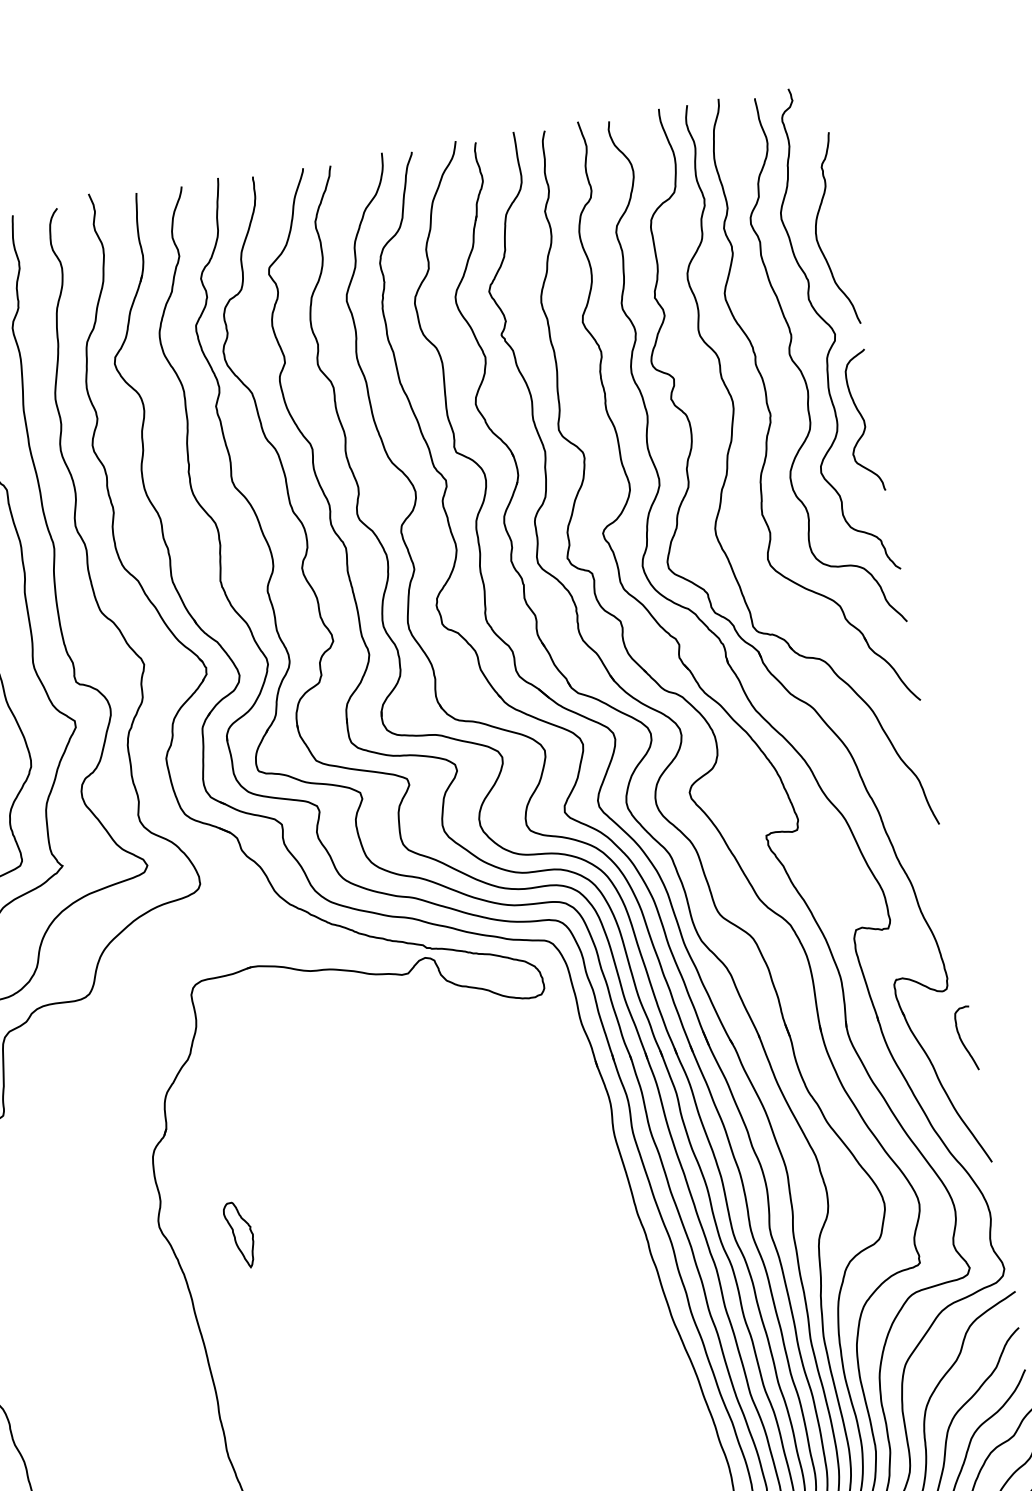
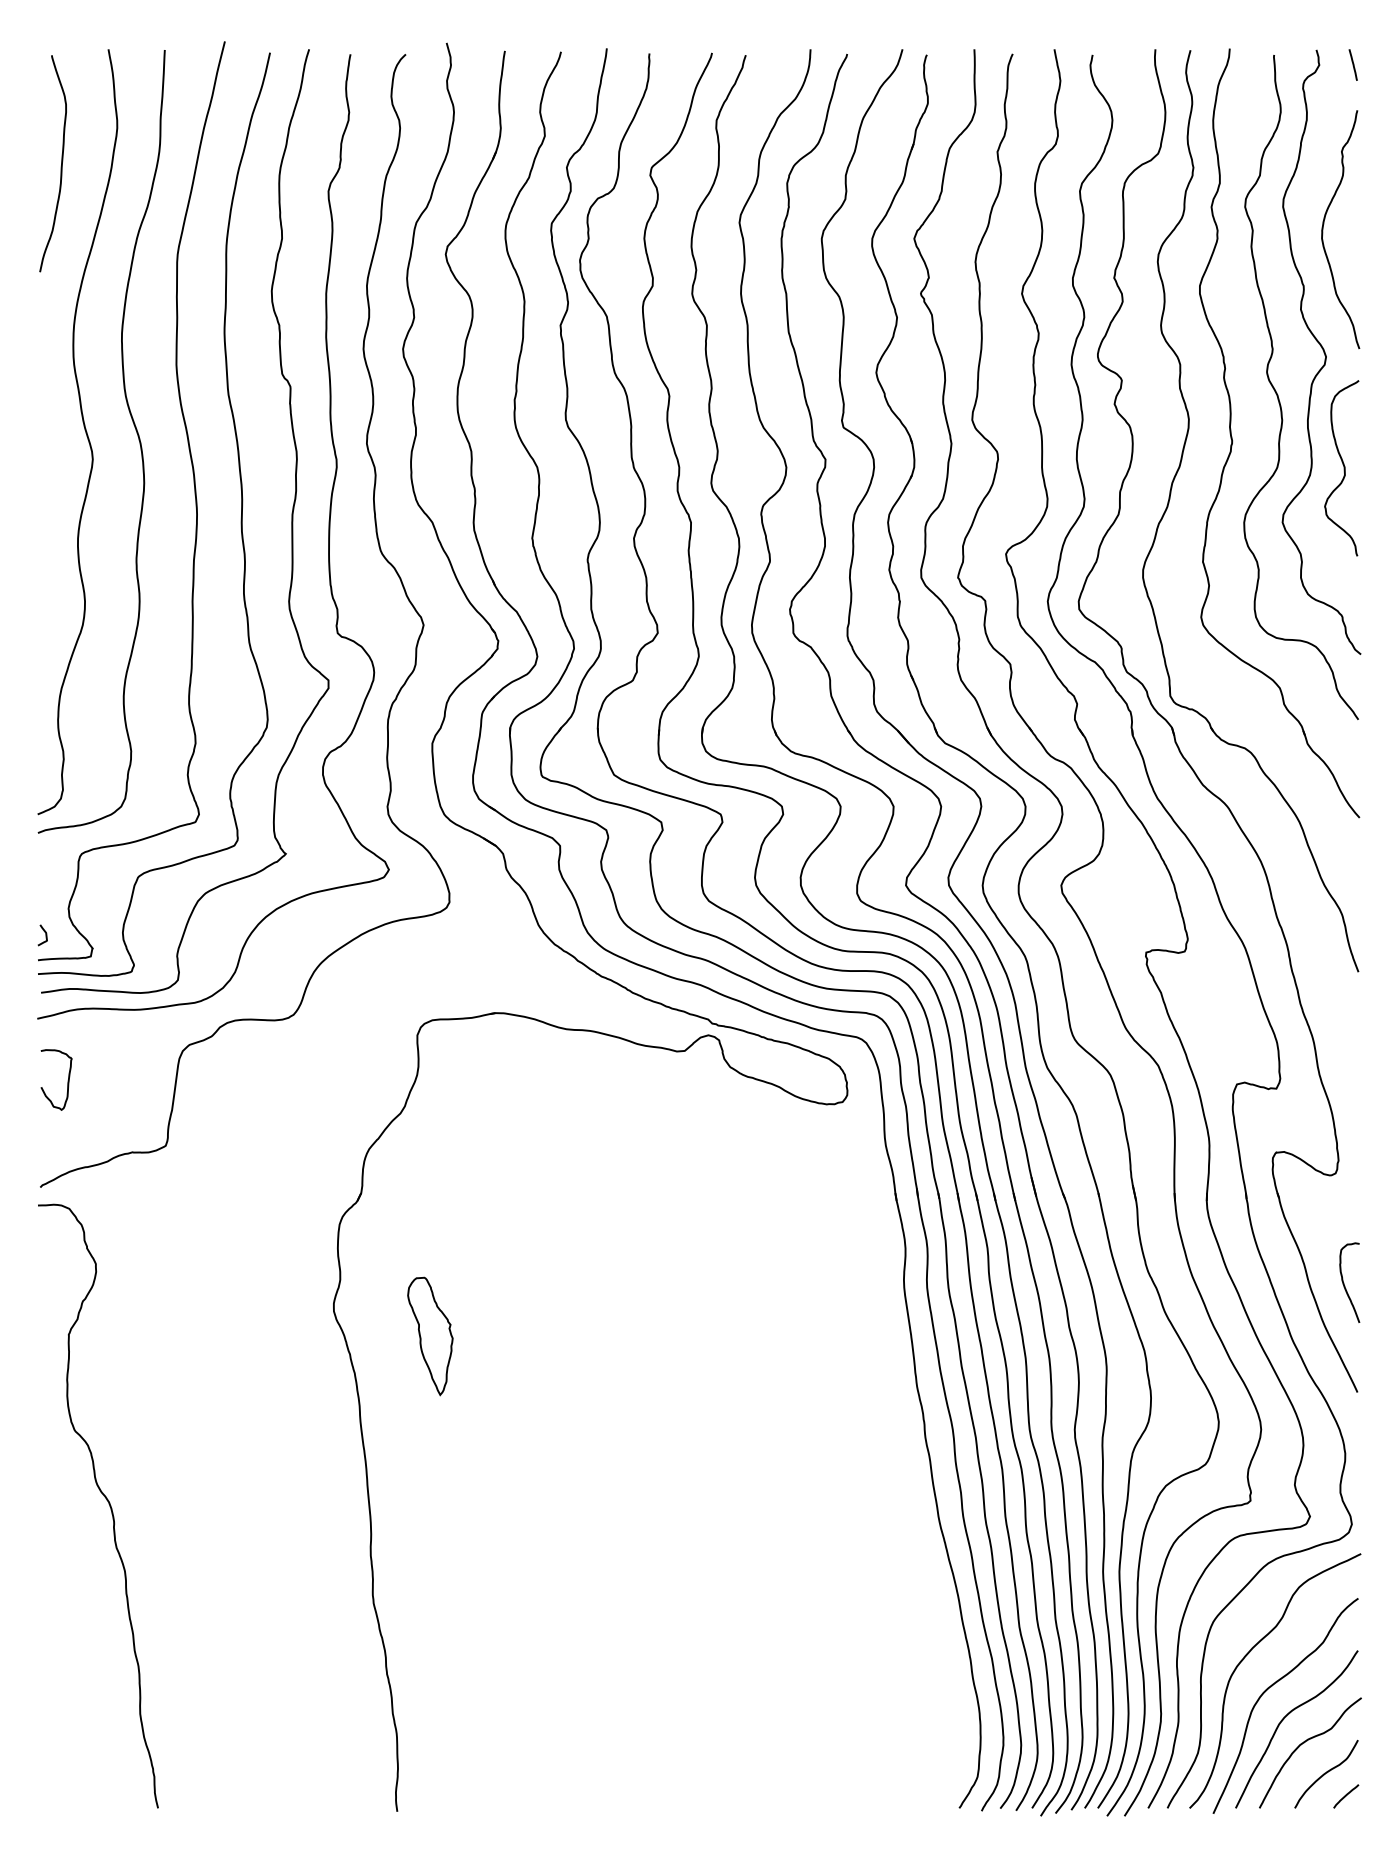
line: (819, 96) -> (1352, 64), added
curve: (962, 1040) -> (1344, 1283), moved
part: (240, 1235) -> (430, 1336), size x1.43

